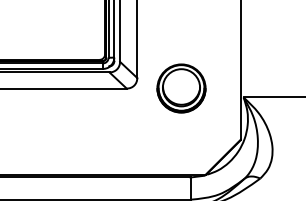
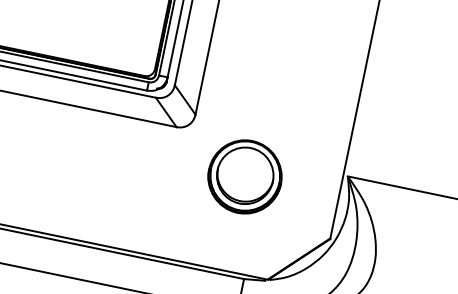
part: (181, 88) -> (245, 176), moved

